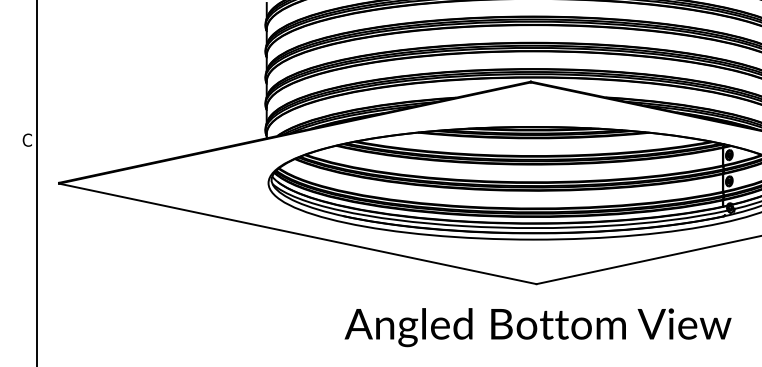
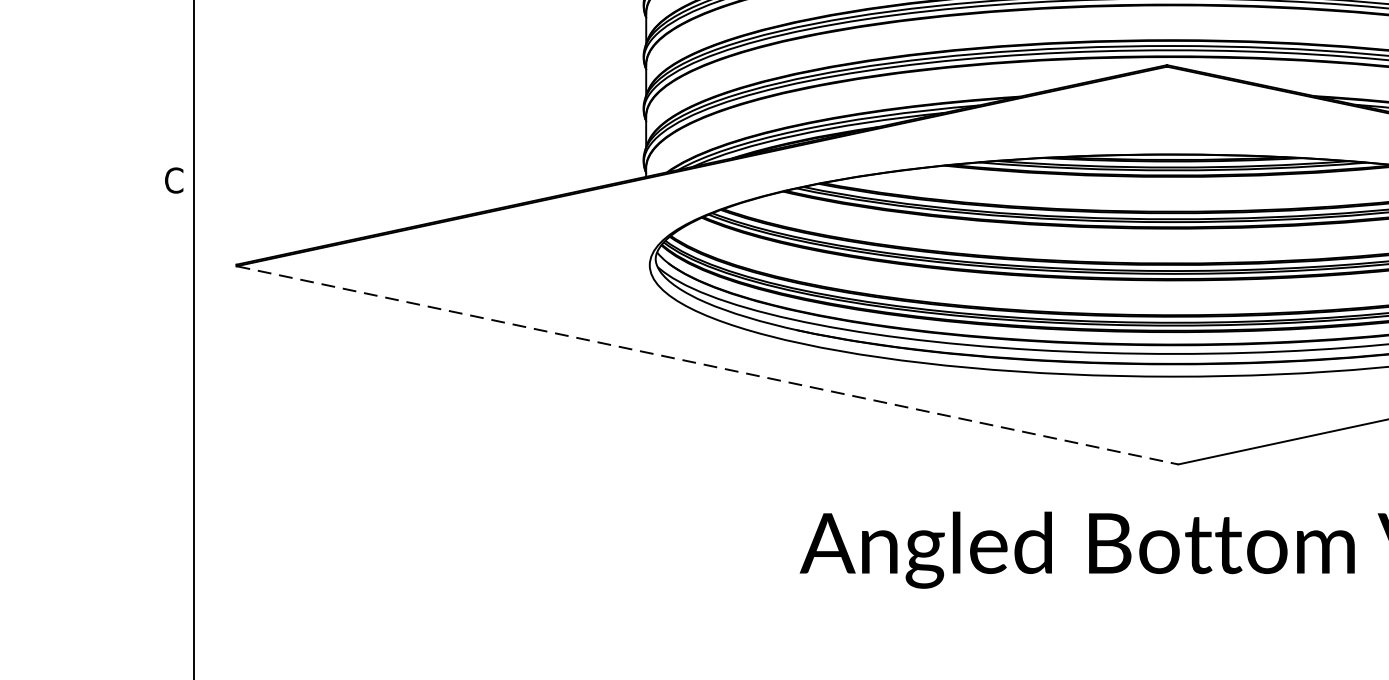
line: (297, 233) -> (706, 364), solid -> dashed

